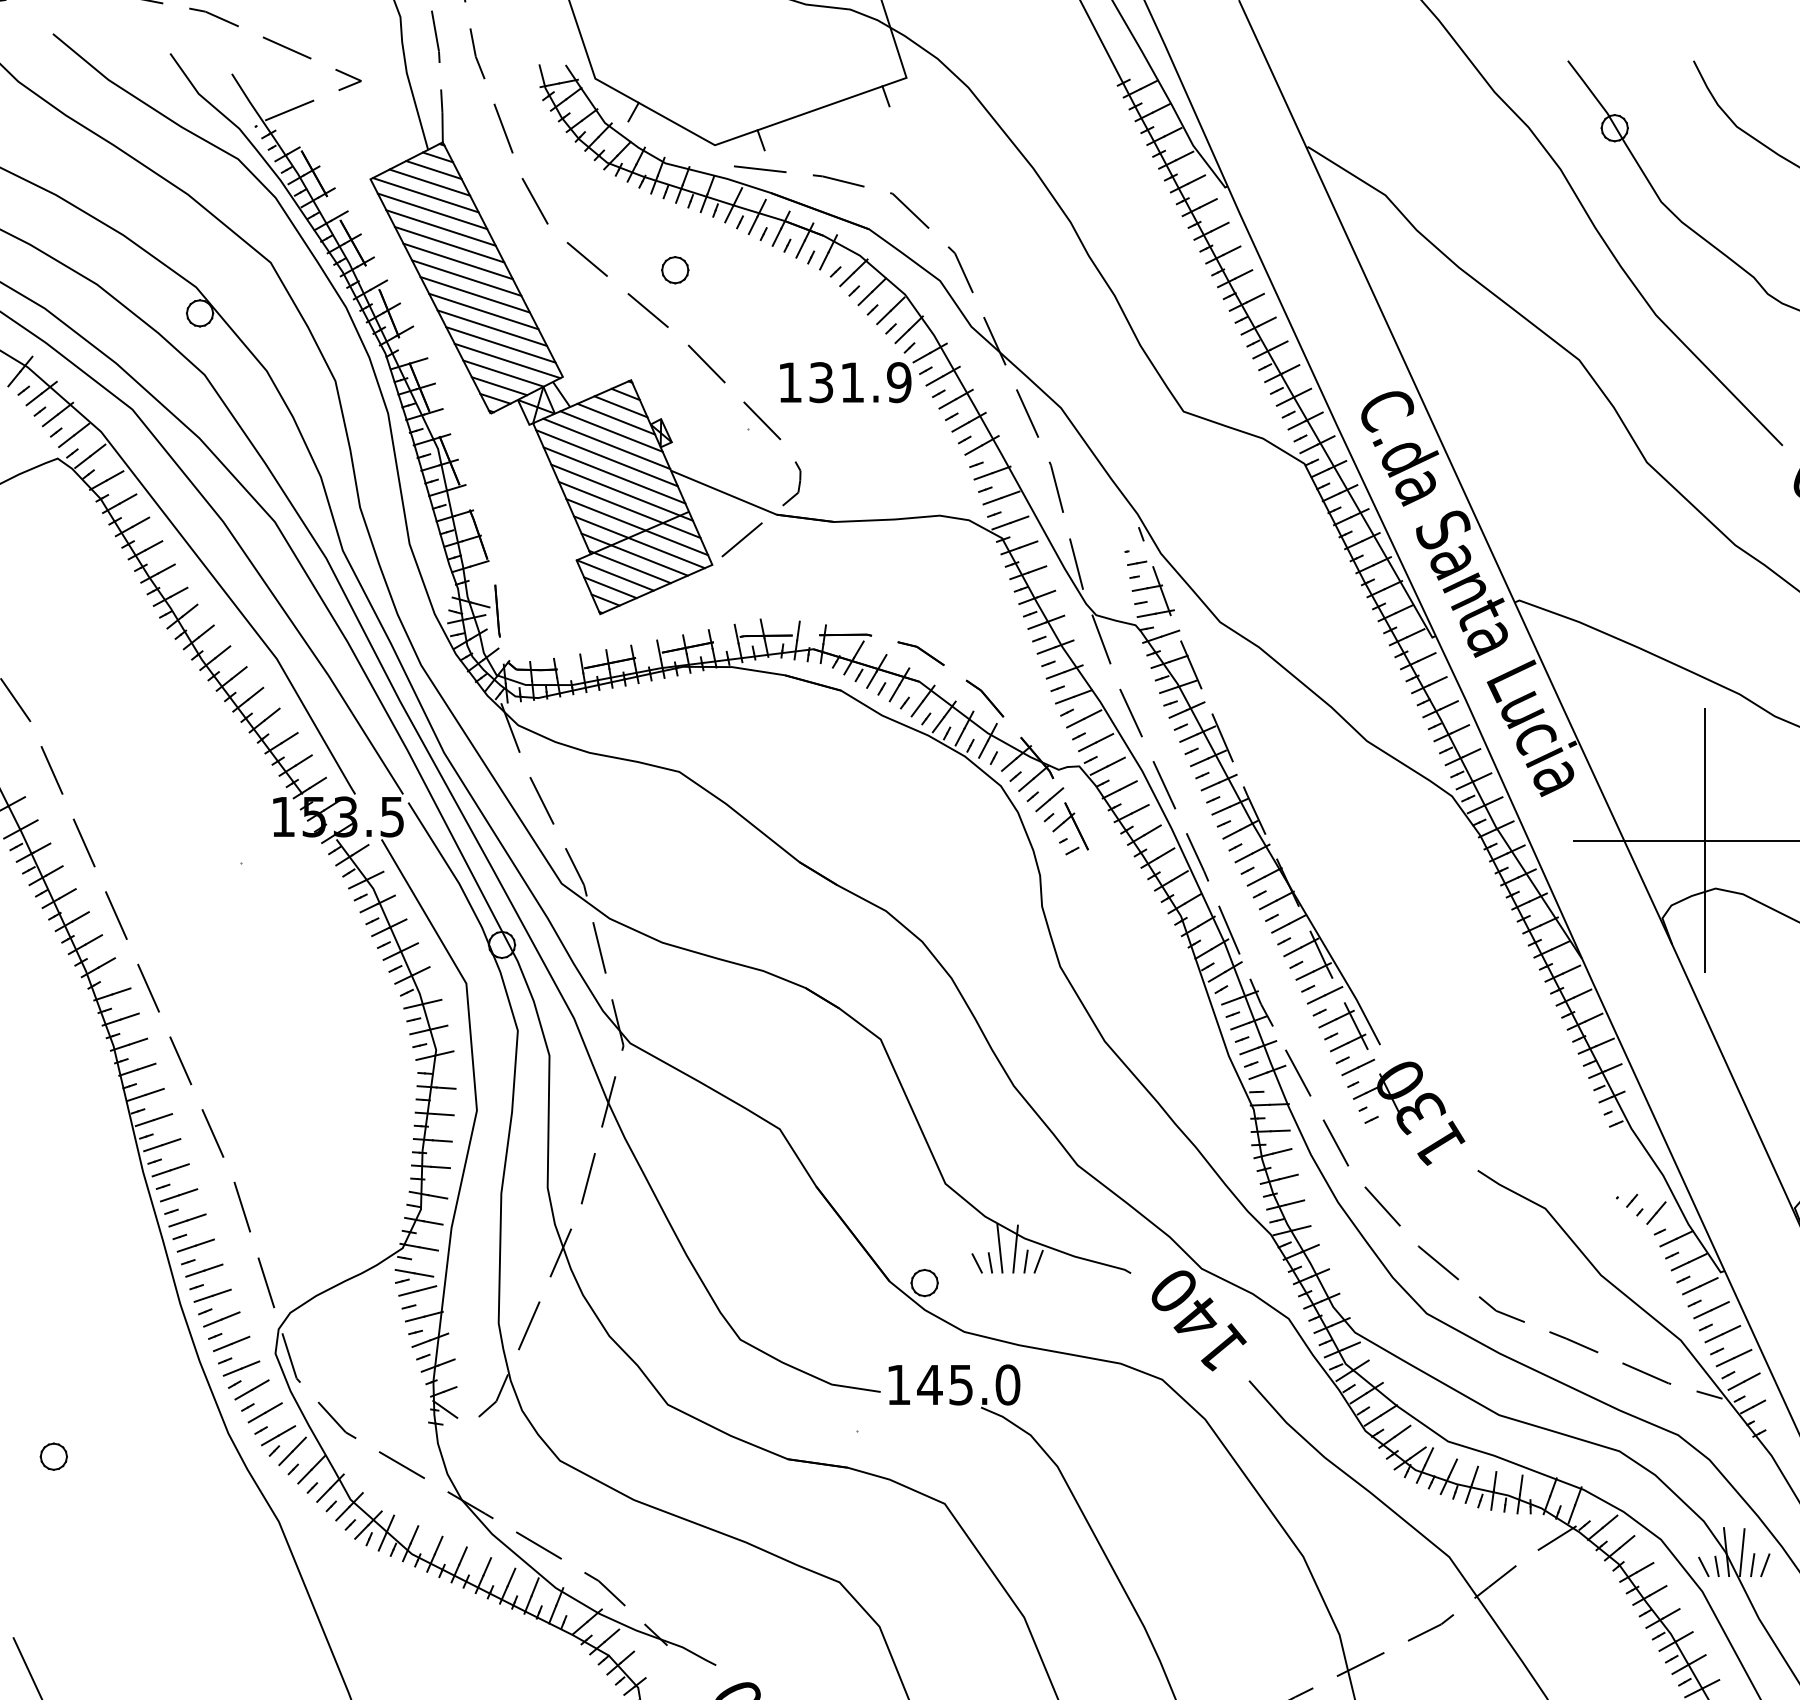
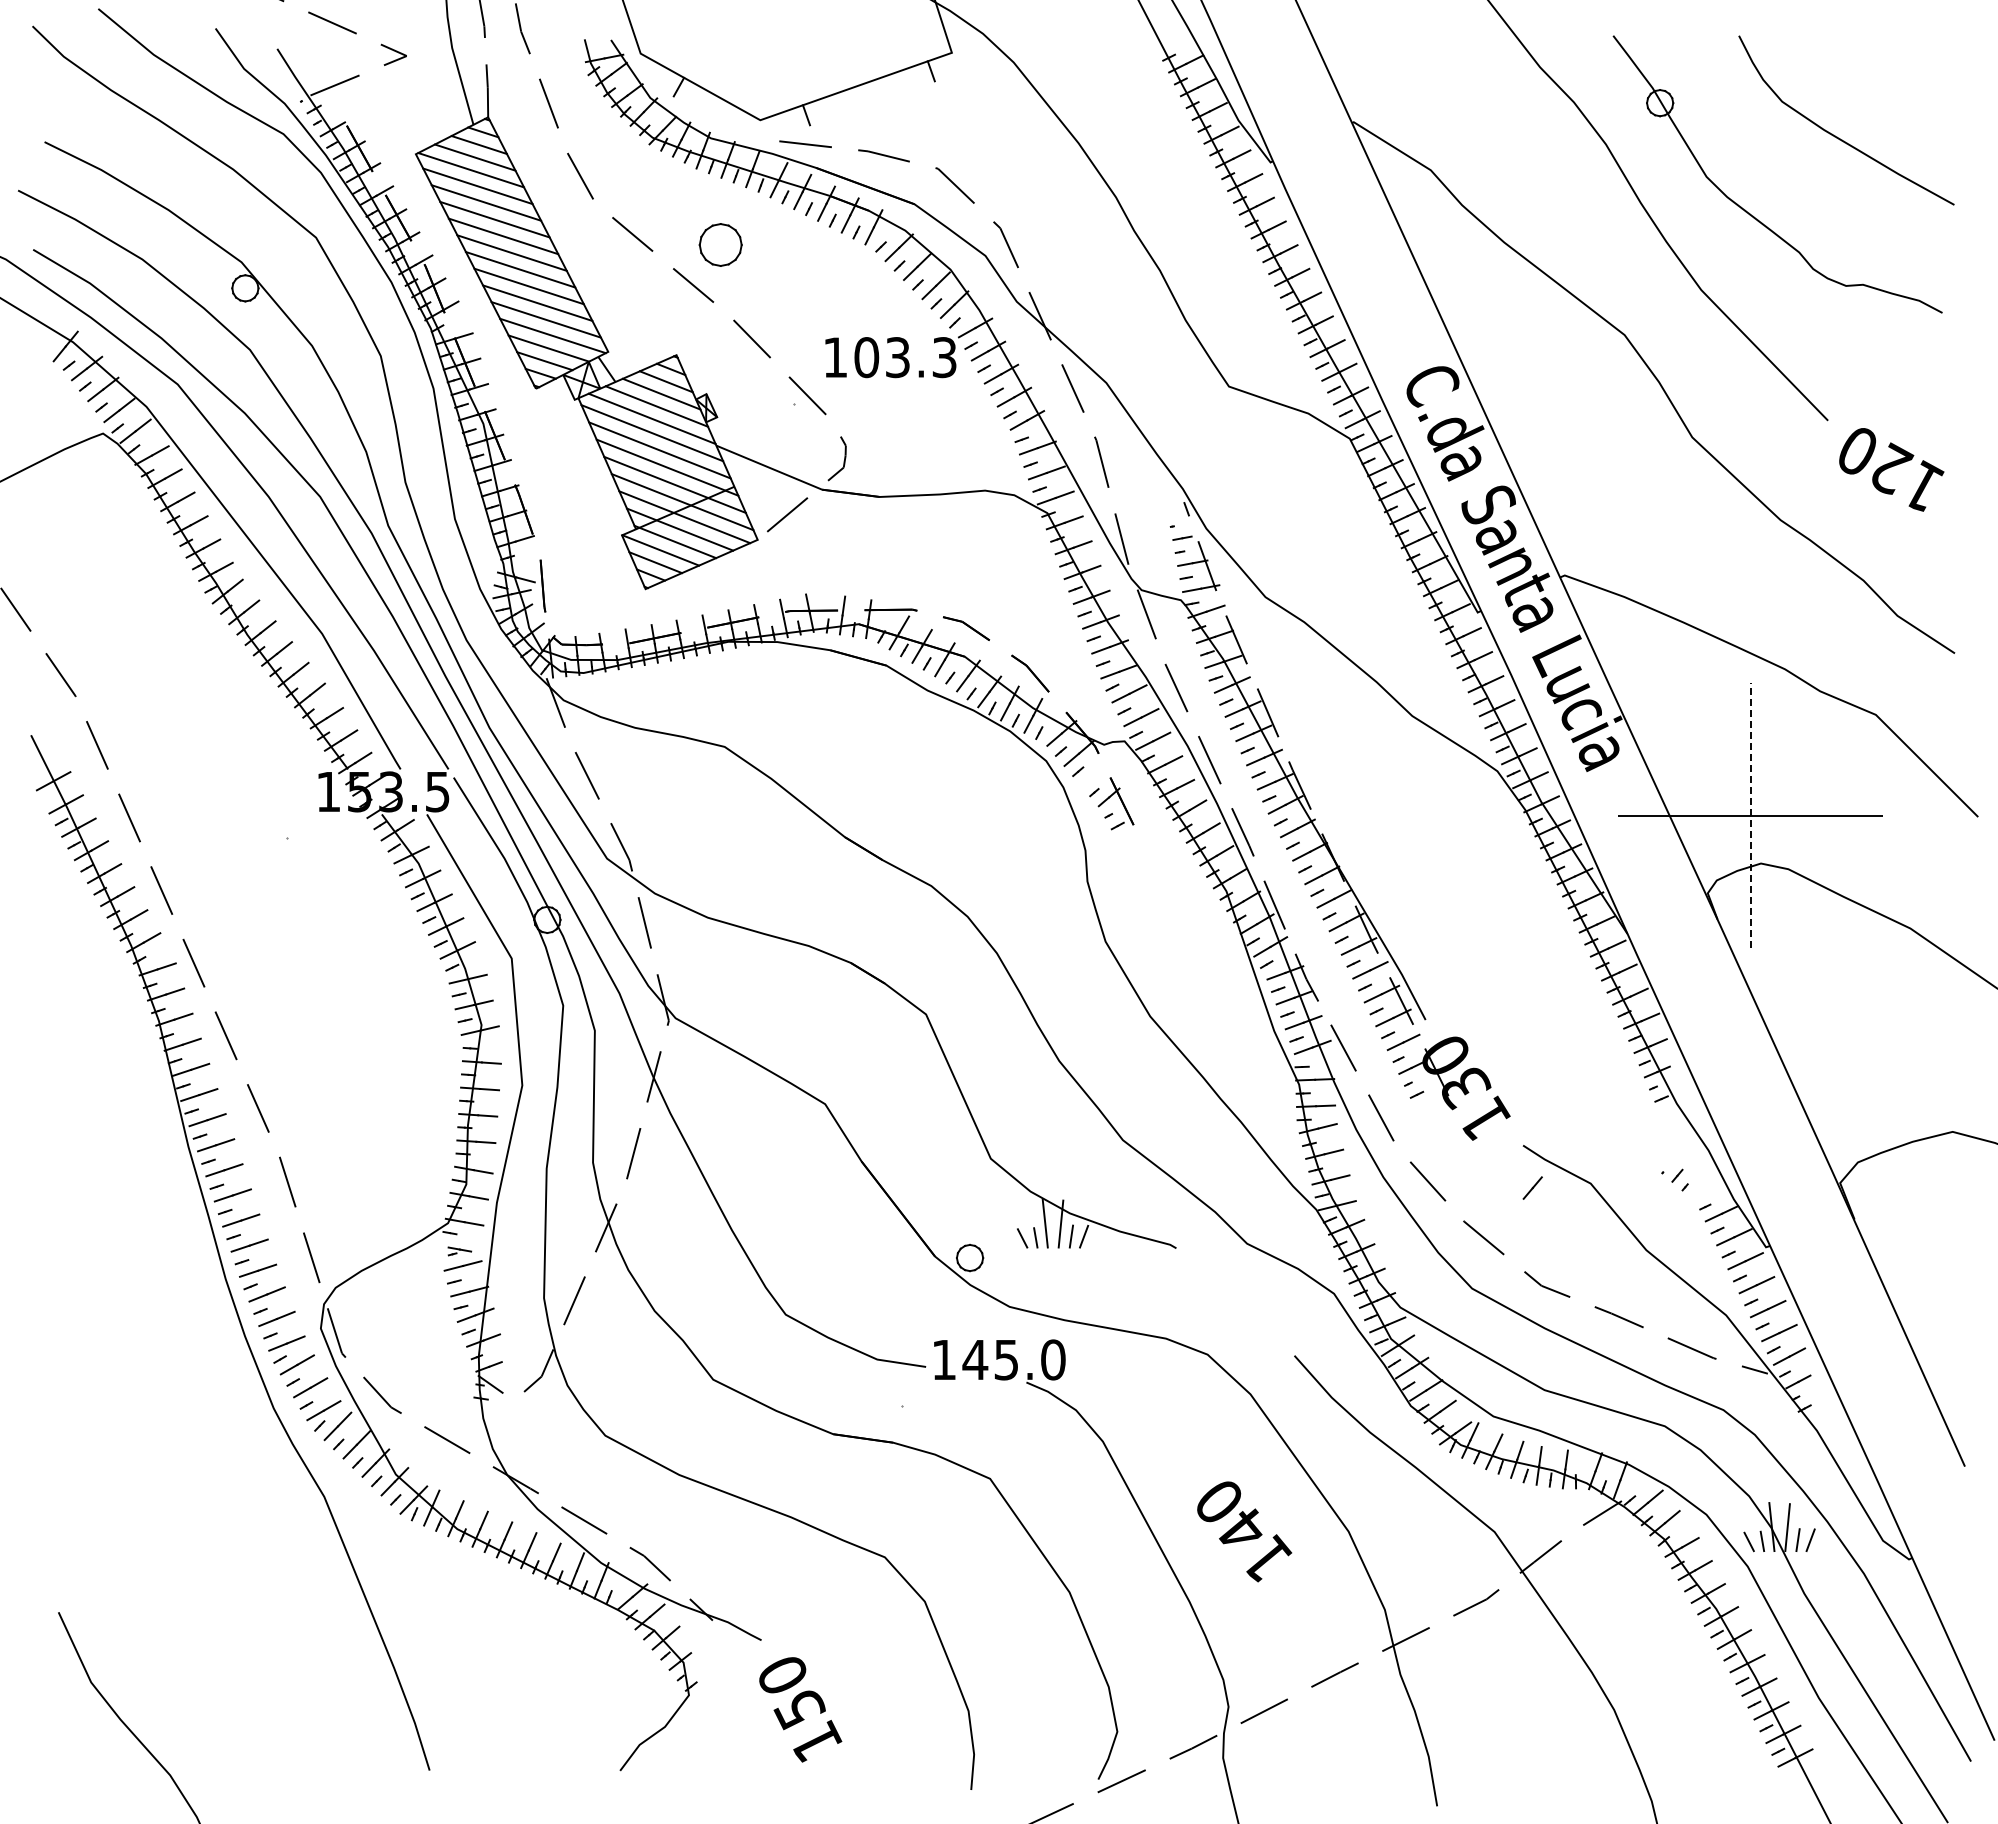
part: (675, 270) -> (720, 245), size x1.6
text: (860, 382) -> (905, 357), 131.9 -> 103.3
line: (1049, 799) -> (1094, 774), removed
line: (1705, 840) -> (1750, 815), solid -> dashed
line: (1656, 1212) -> (1532, 1187), moved
part: (414, 1276) -> (459, 1251), size x0.6
text: (1199, 1320) -> (1244, 1531), moved
part: (54, 1456) -> (99, 1431), removed

